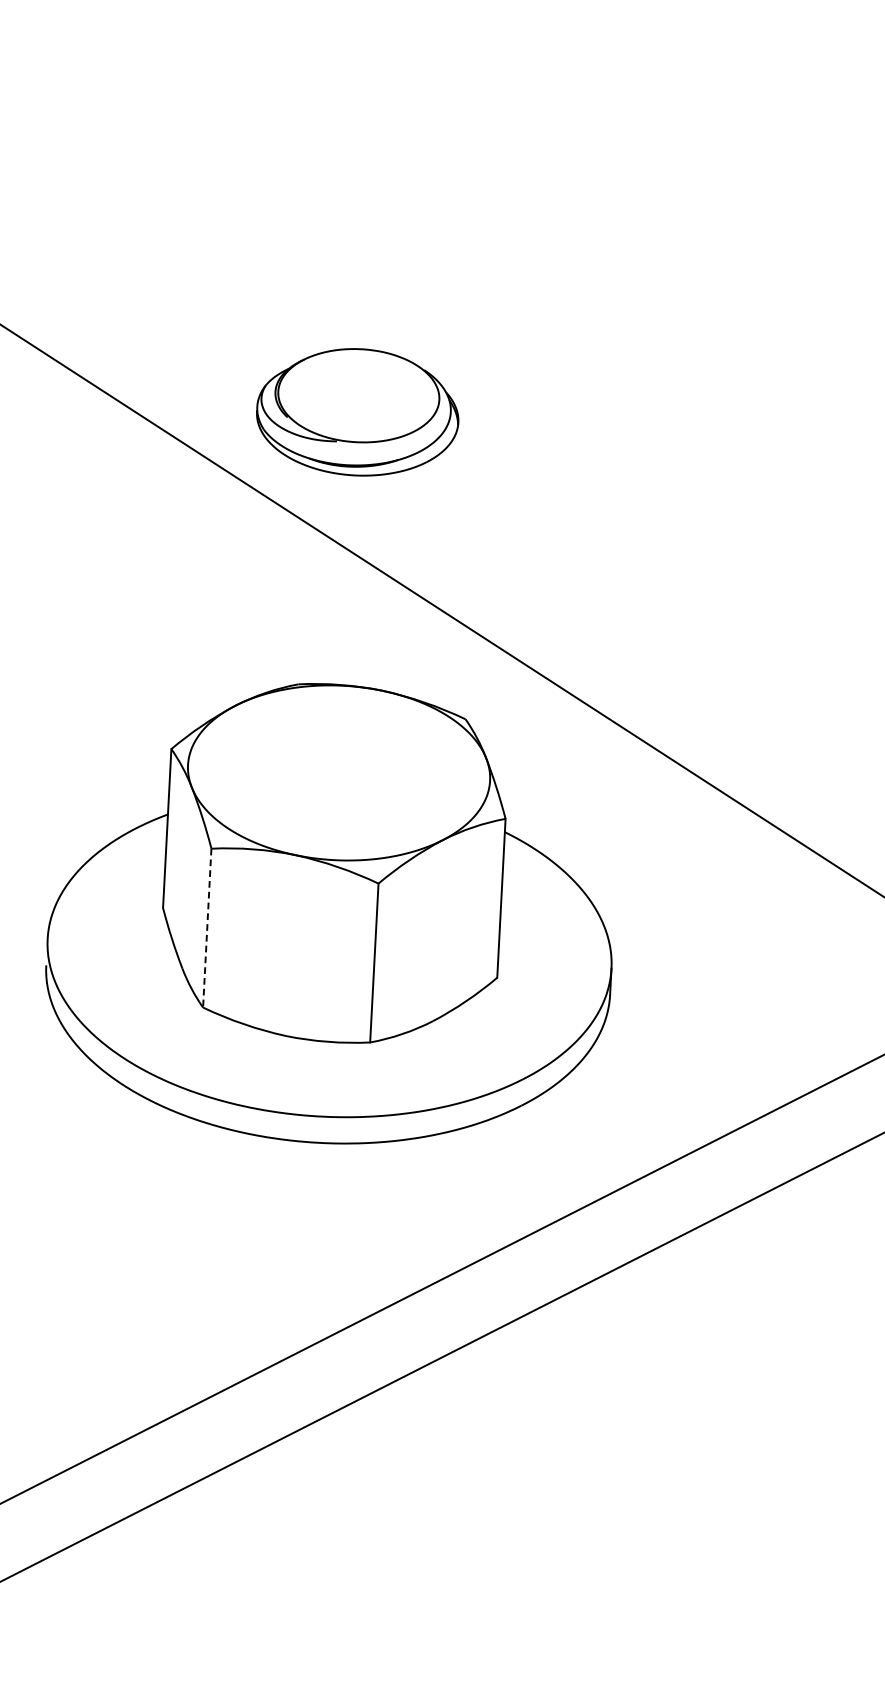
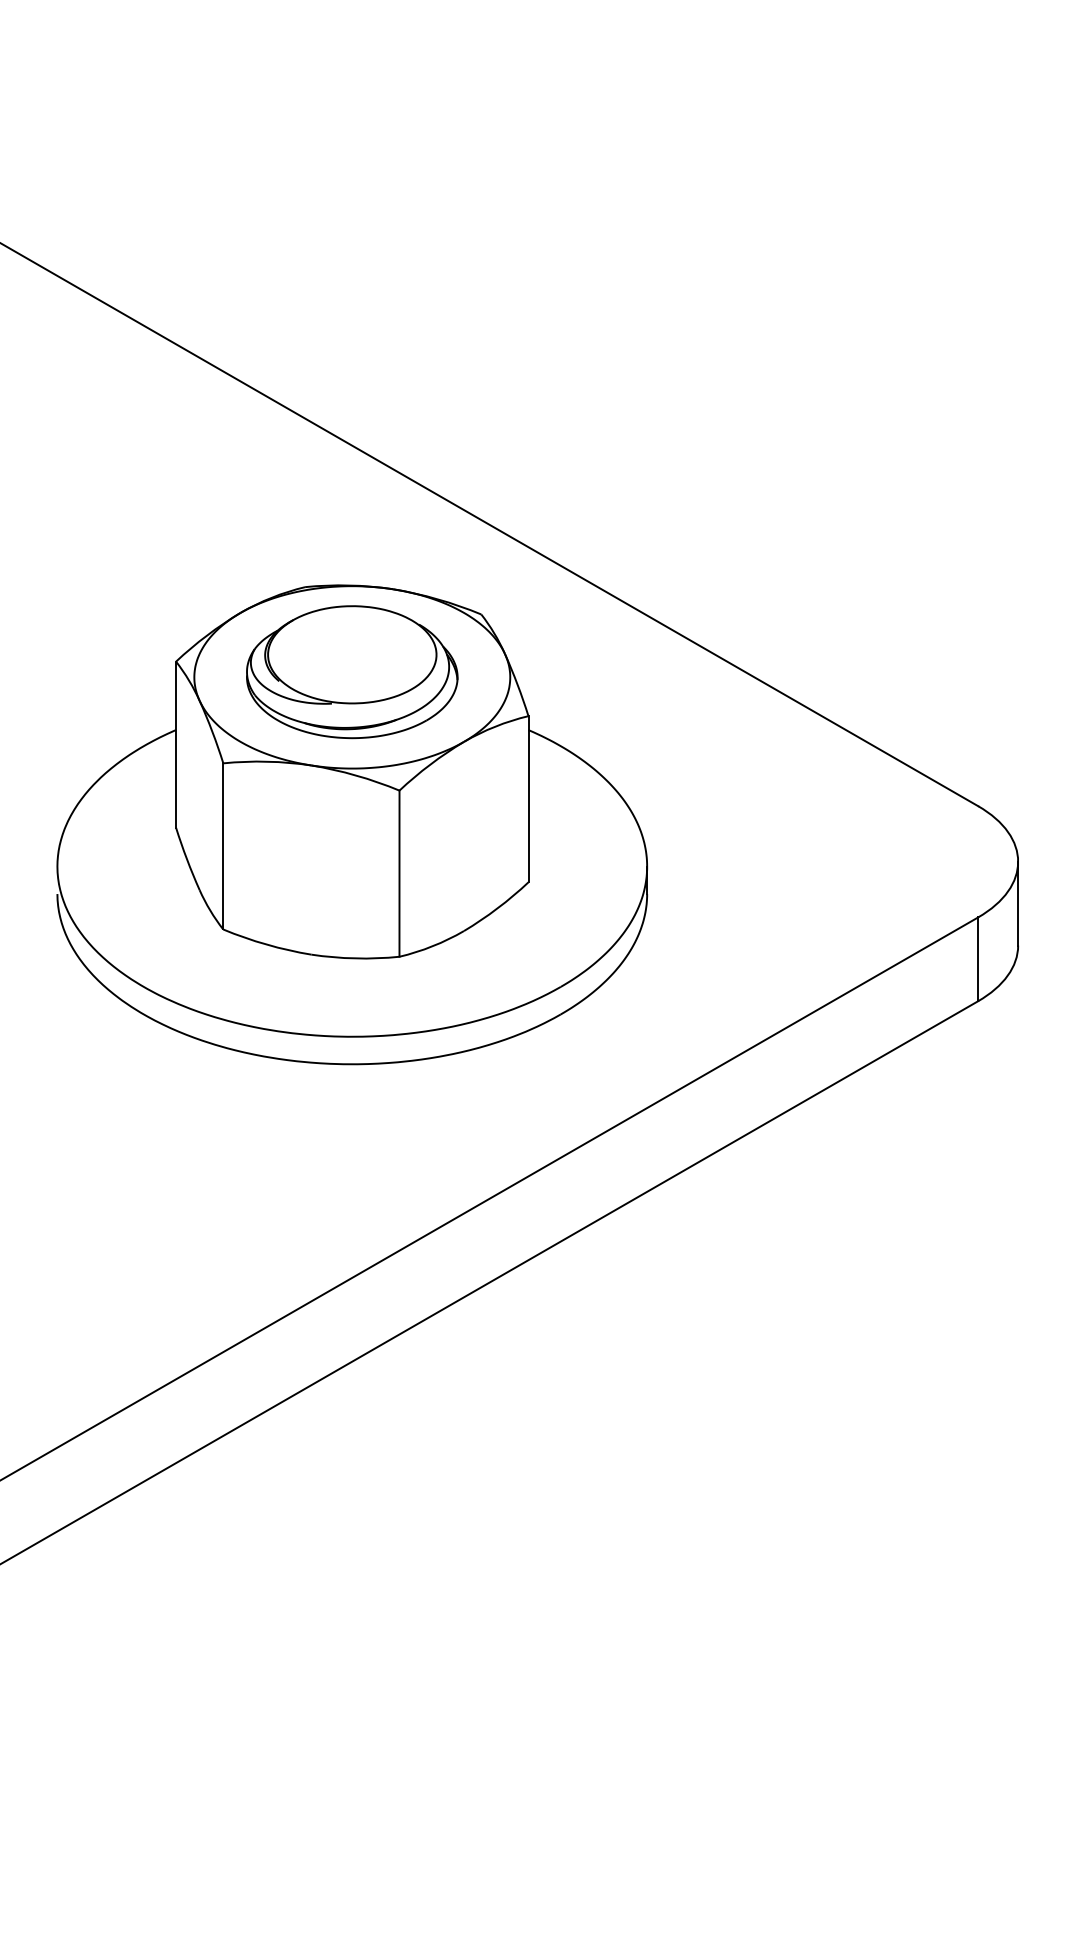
part: (358, 412) -> (352, 672), moved
line: (207, 928) -> (223, 846), dashed -> solid

